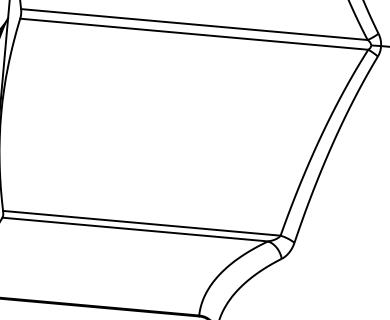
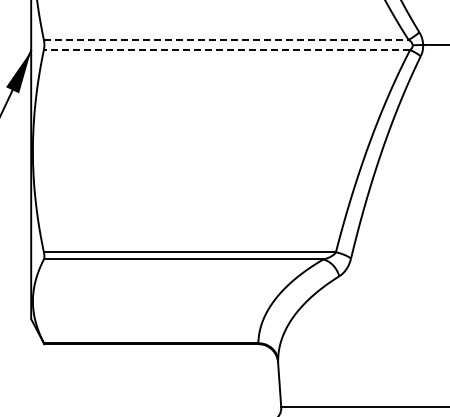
line: (194, 24) -> (226, 39), solid -> dashed
line: (193, 34) -> (226, 50), solid -> dashed

